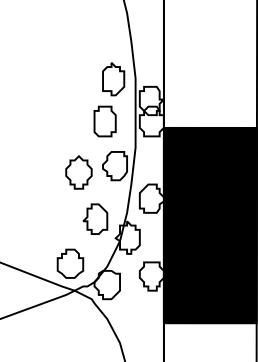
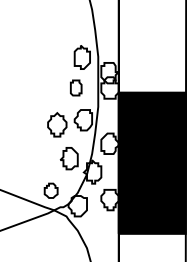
part: (104, 121) -> (75, 87), size x0.7
part: (70, 263) -> (51, 190), size x0.7

